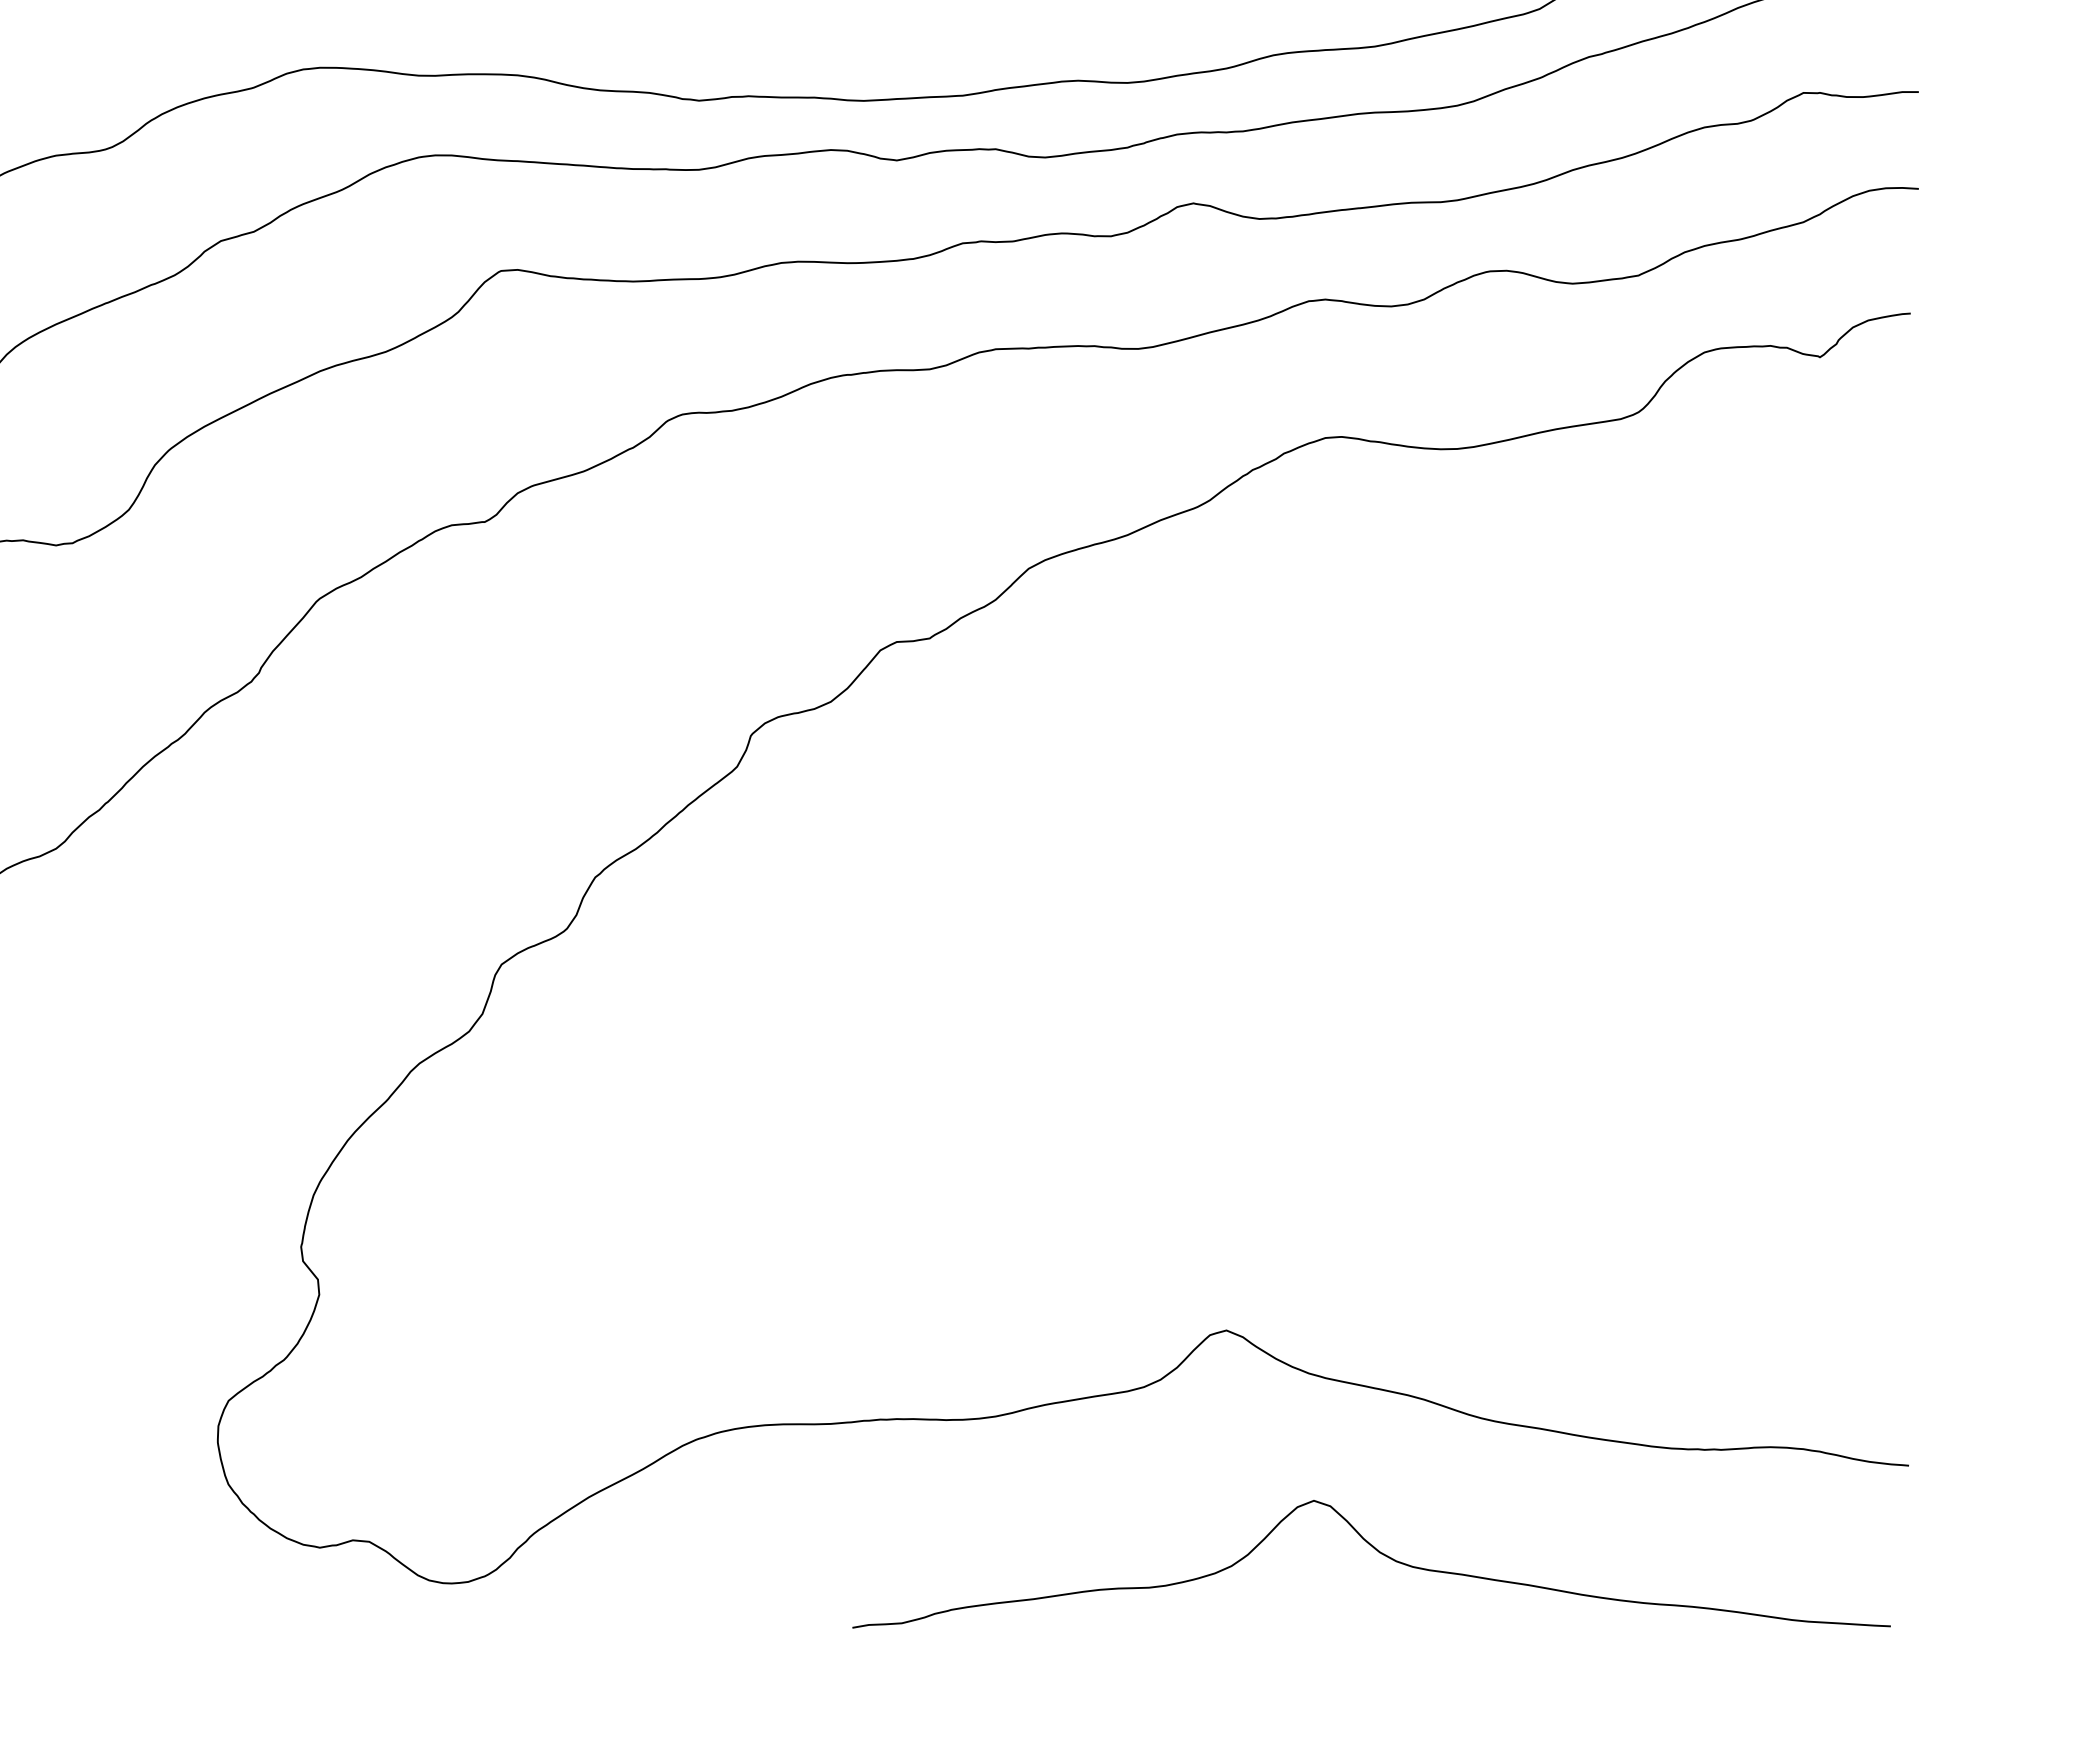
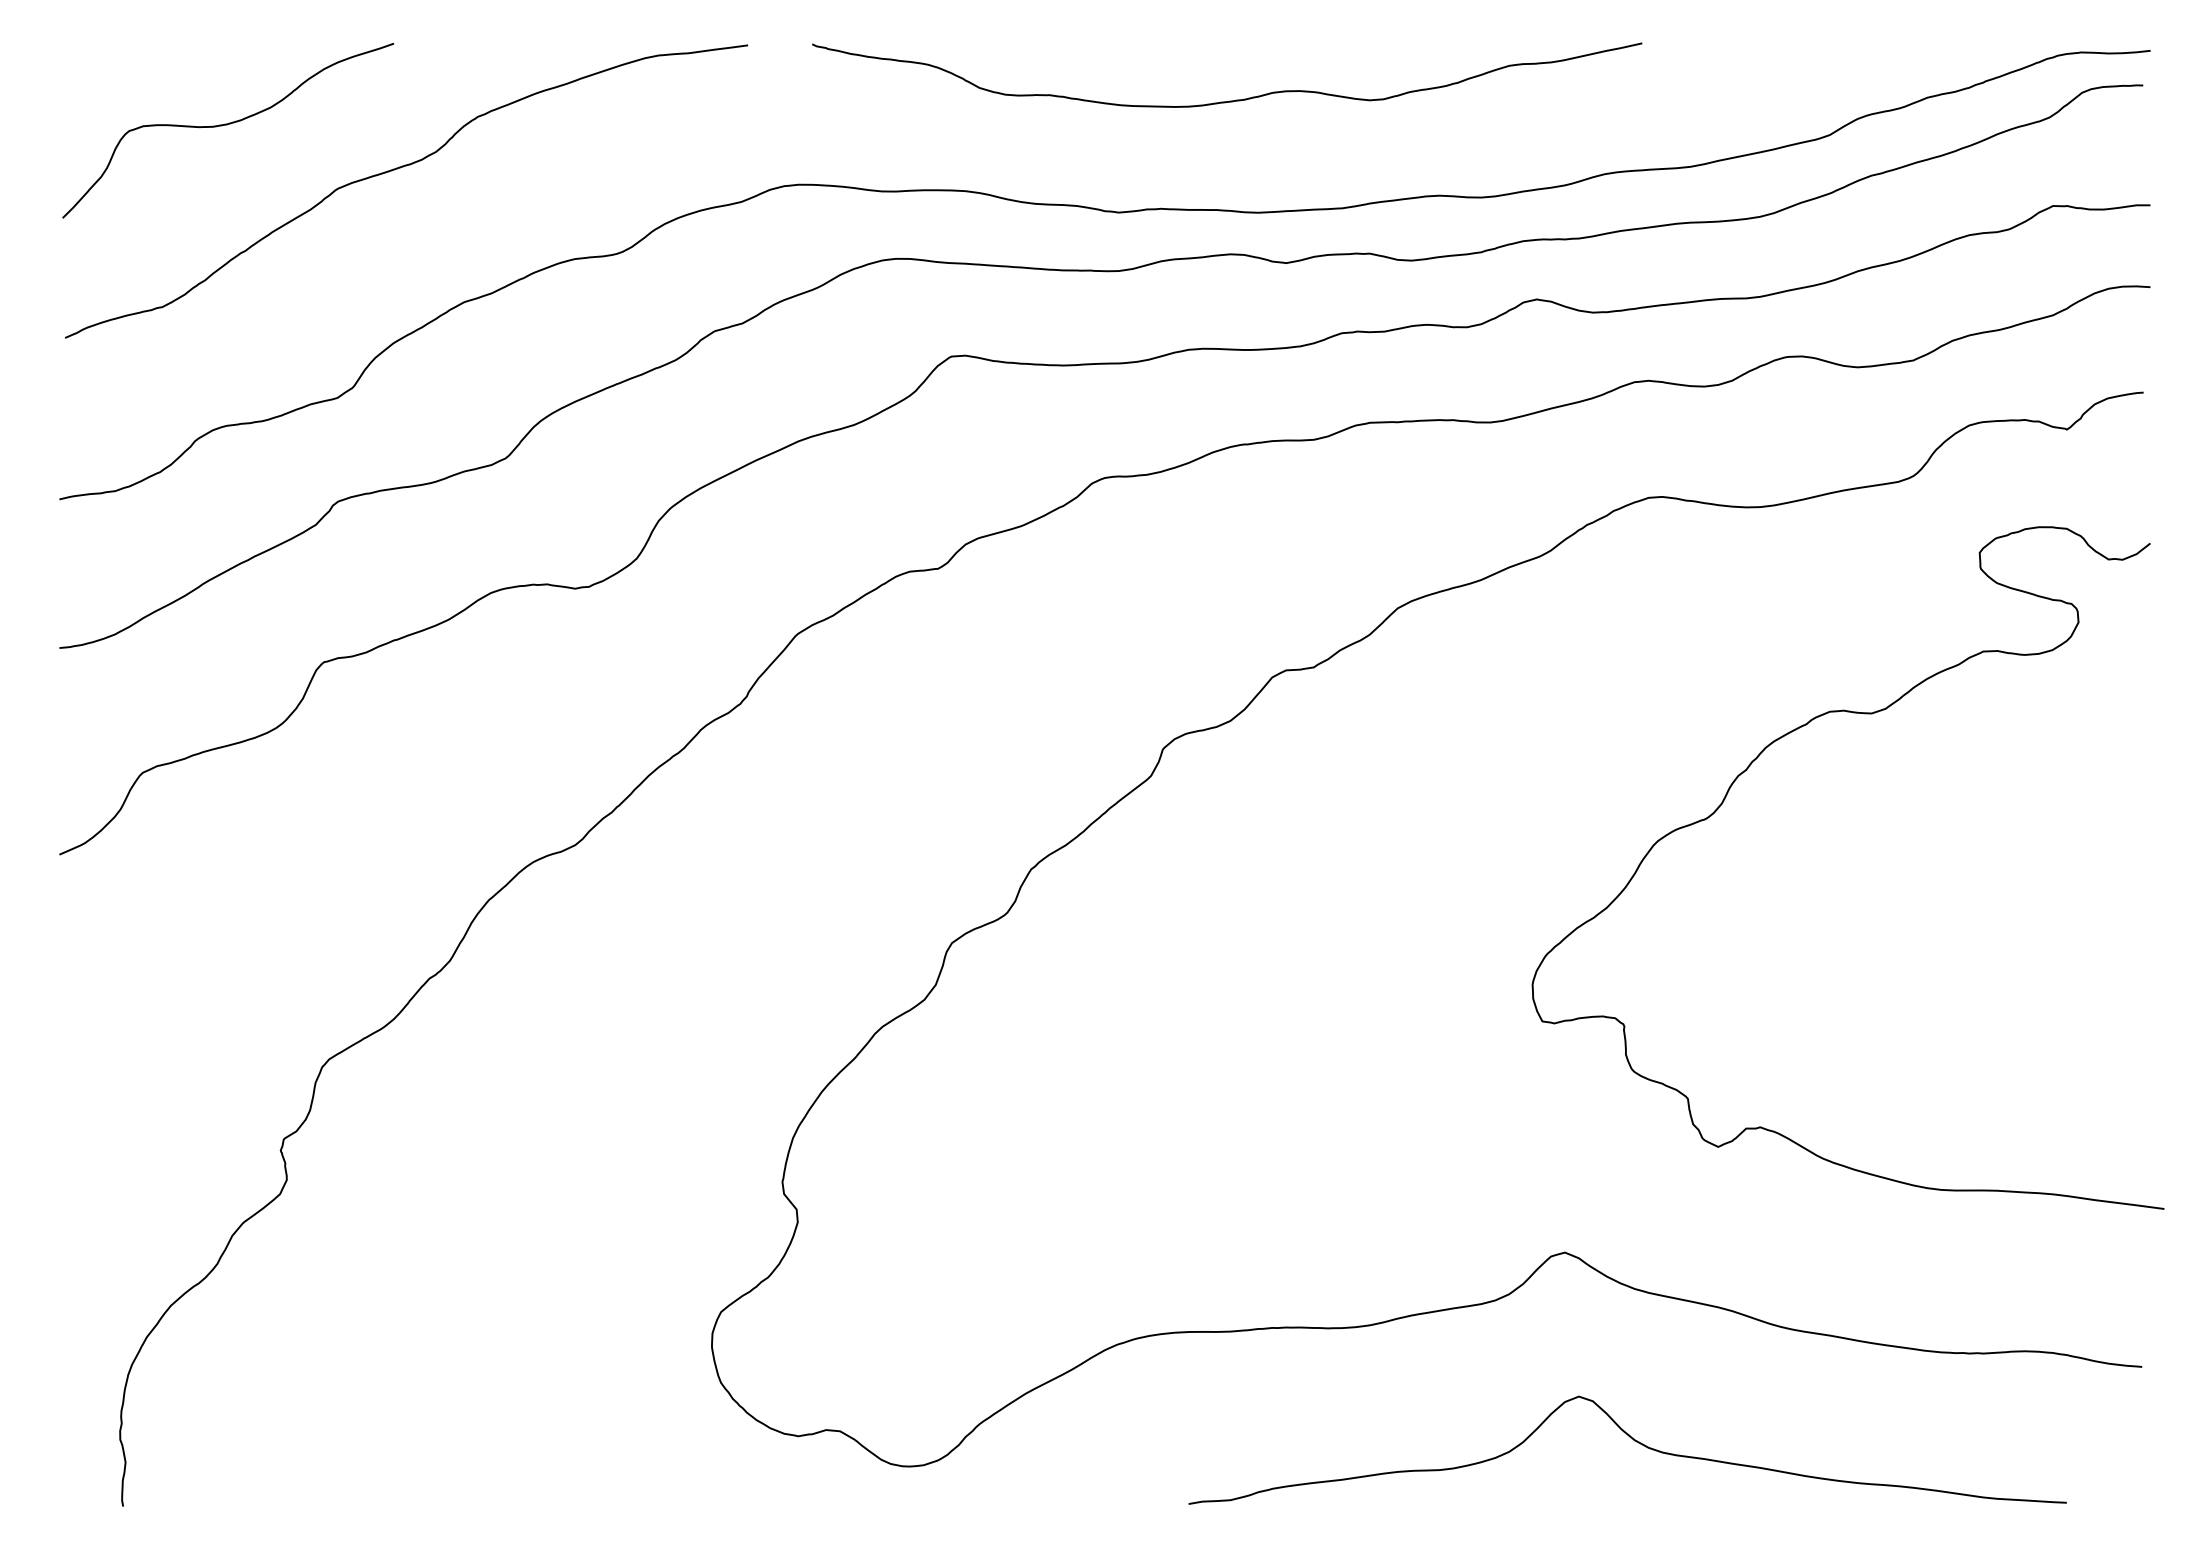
curve: (1416, 794) -> (1725, 799), added
curve: (1379, 1553) -> (1634, 1441), moved

